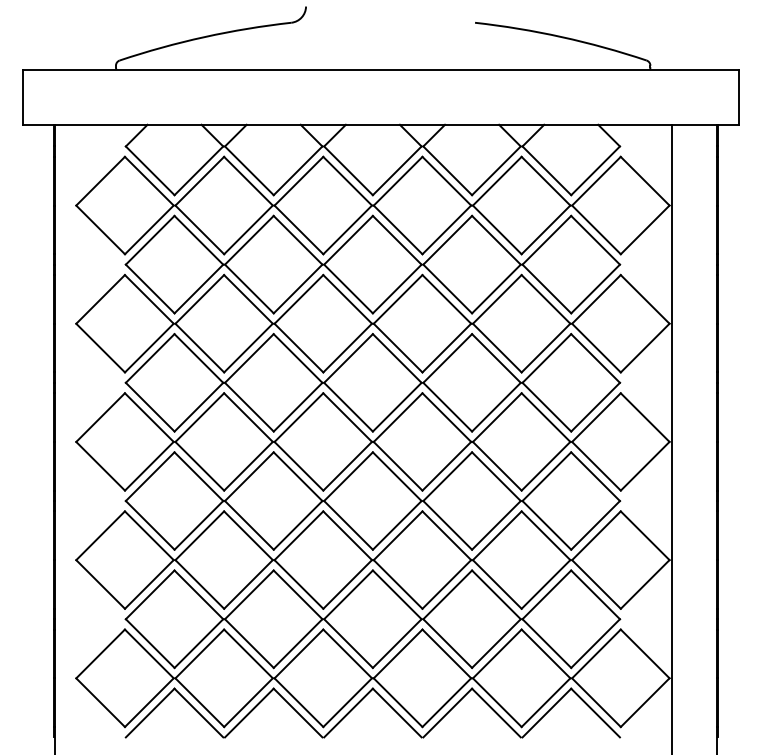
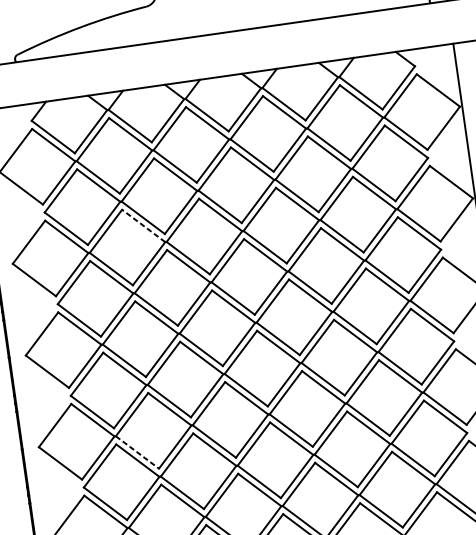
line: (248, 299) -> (143, 226), solid -> dashed
line: (200, 584) -> (137, 452), solid -> dashed

